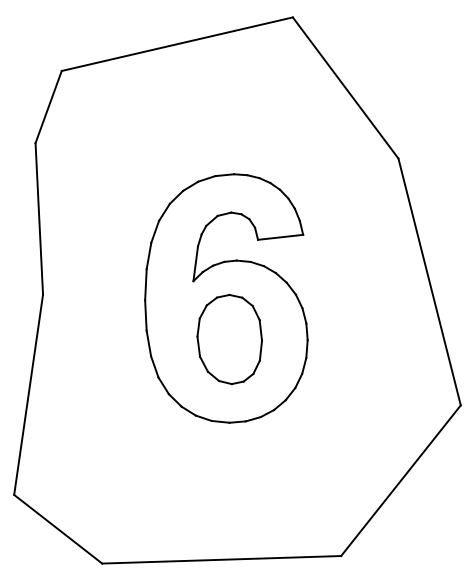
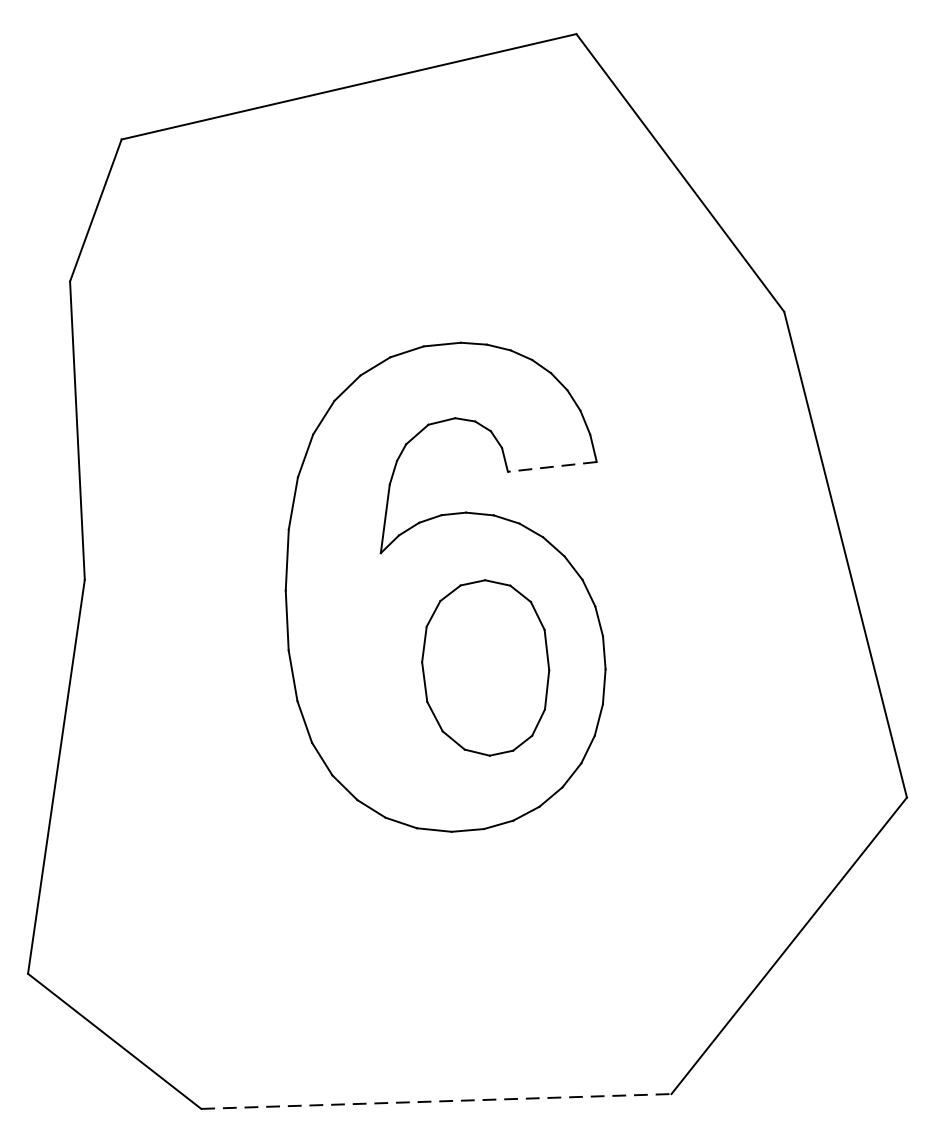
line: (280, 237) -> (552, 467), solid -> dashed
part: (229, 339) -> (485, 667), moved
line: (221, 559) -> (436, 1100), solid -> dashed

